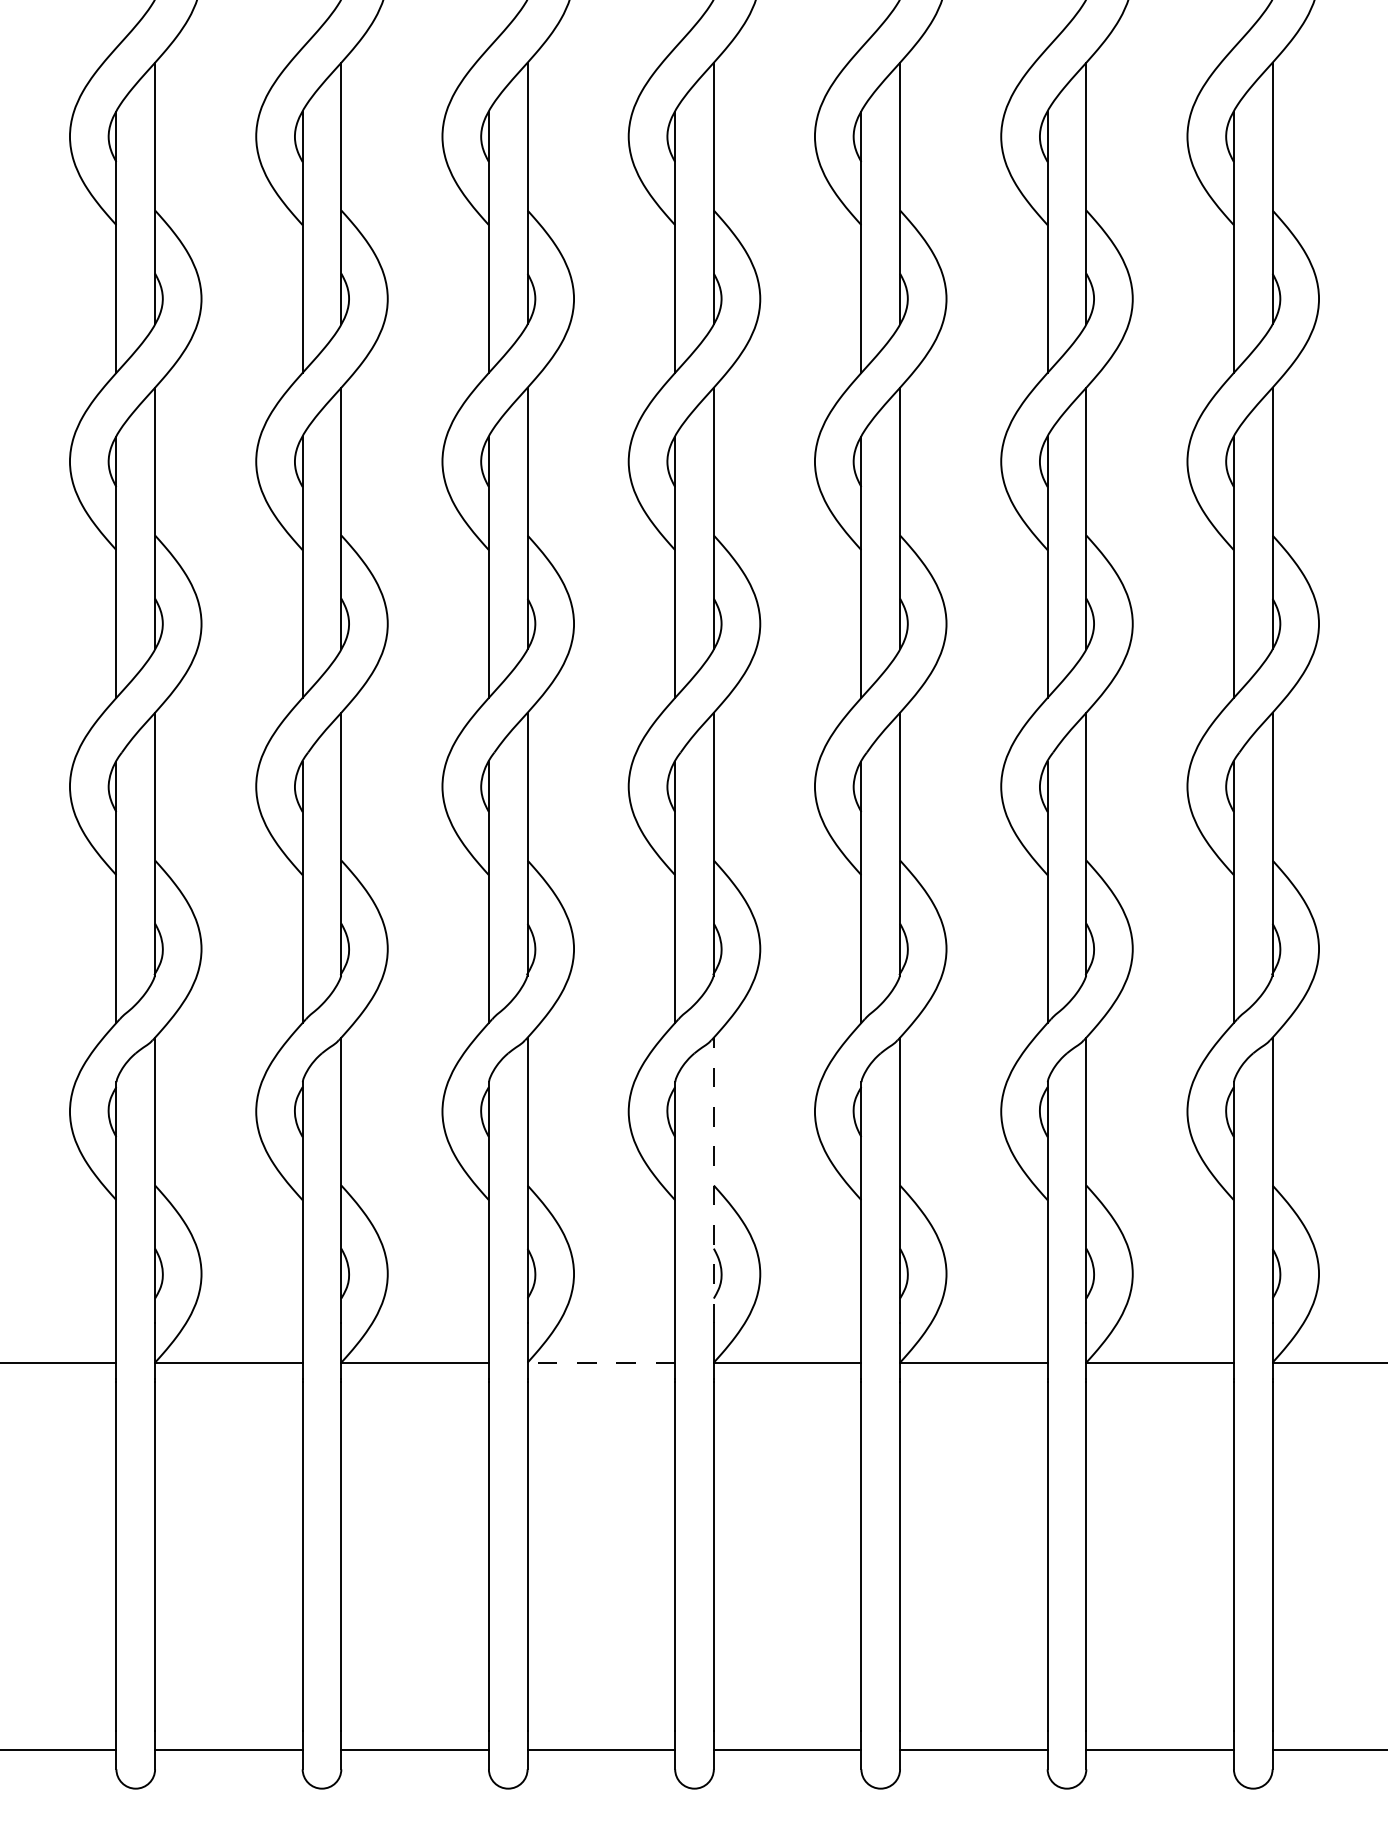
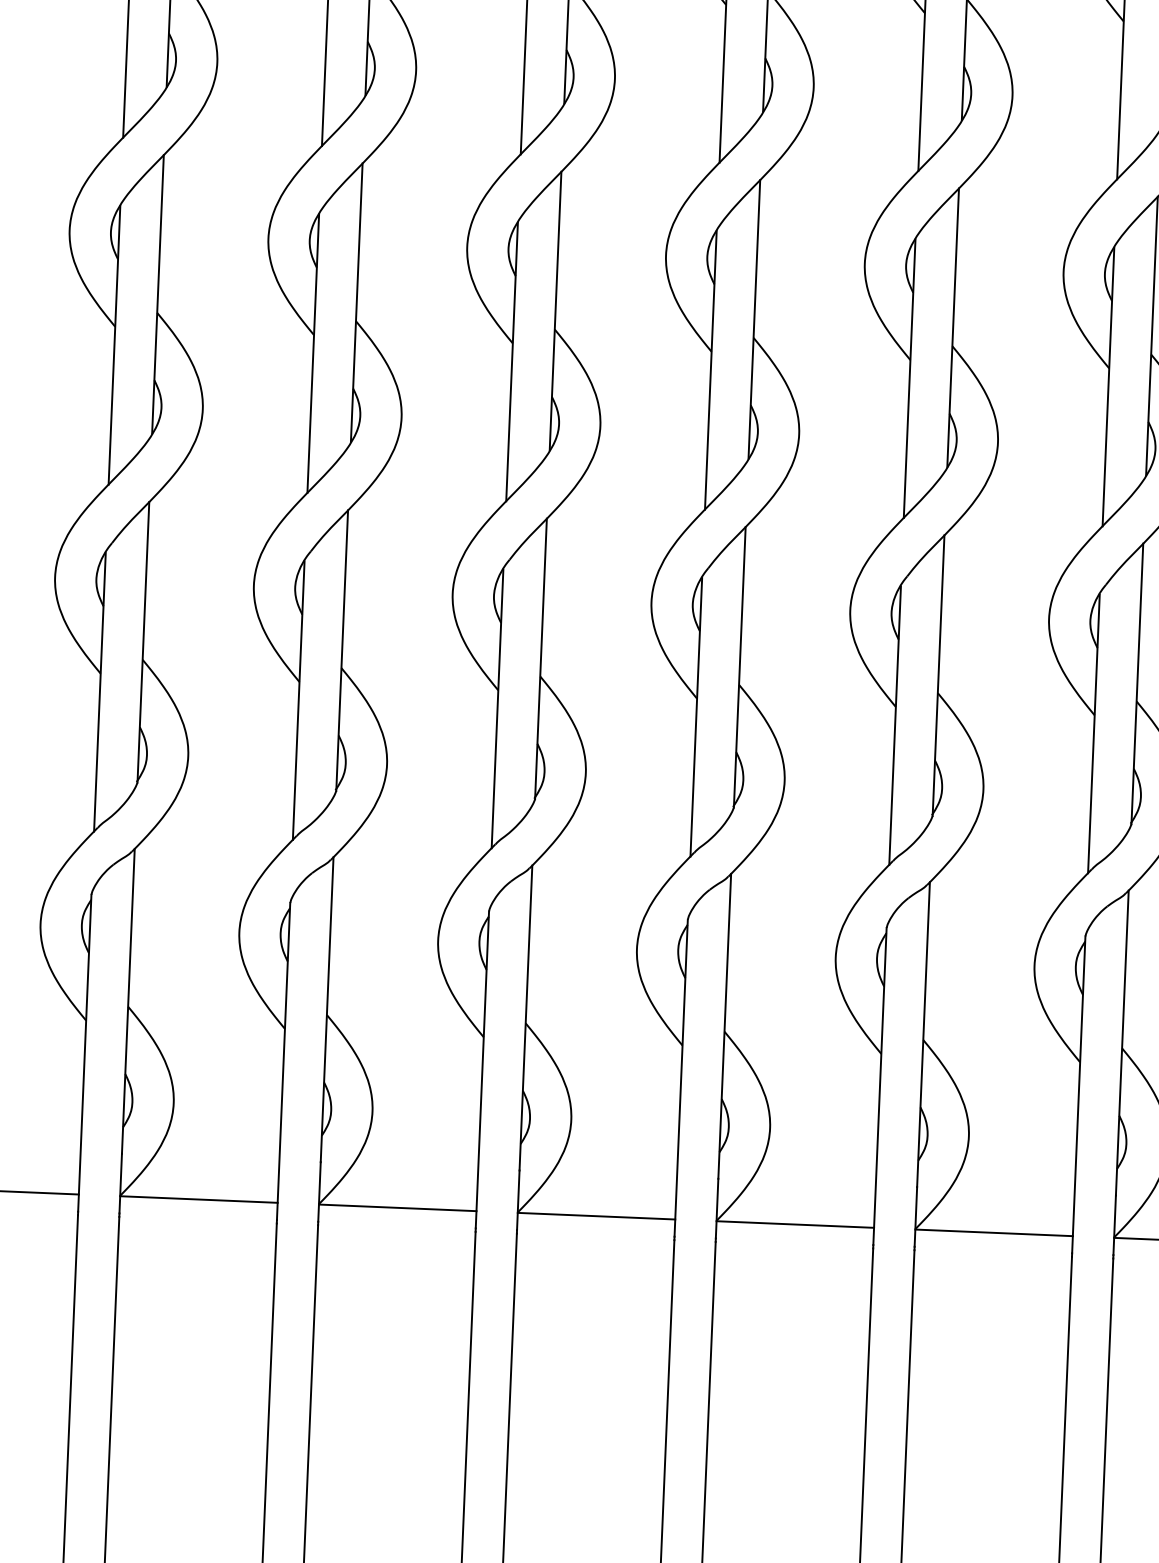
line: (713, 1180) -> (724, 1026), dashed -> solid
line: (601, 1363) -> (596, 1216), dashed -> solid

